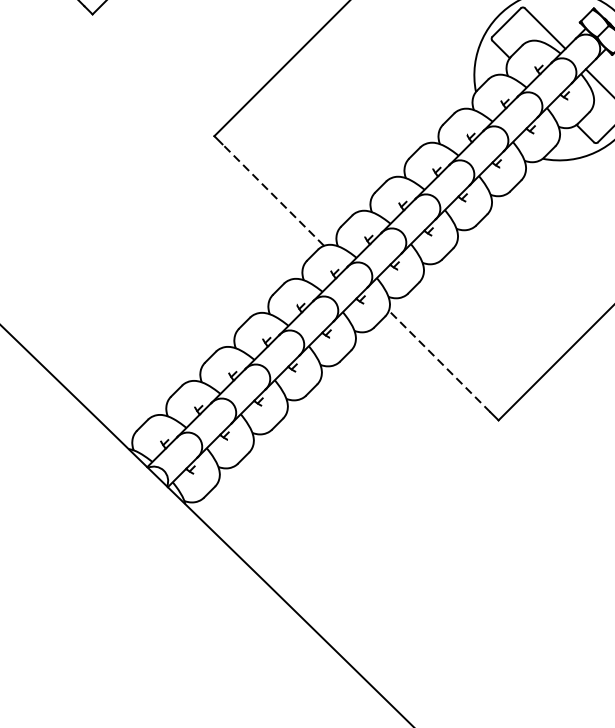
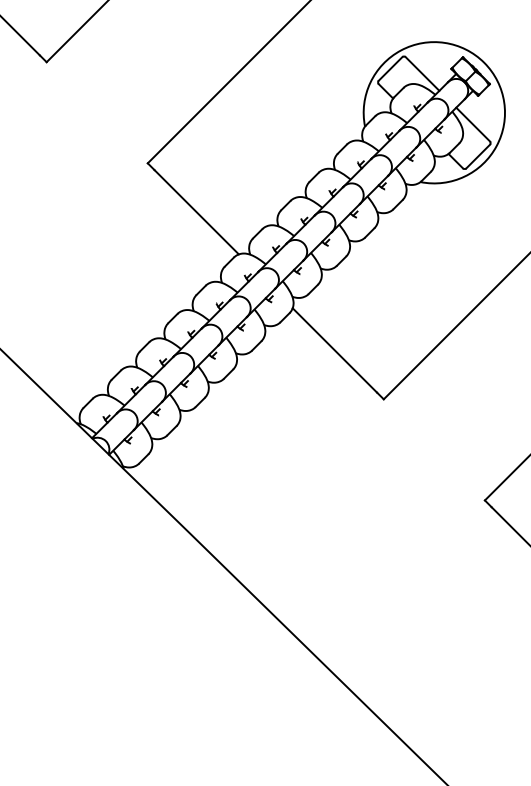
line: (273, 195) -> (196, 212), dashed -> solid
line: (439, 361) -> (334, 350), dashed -> solid

